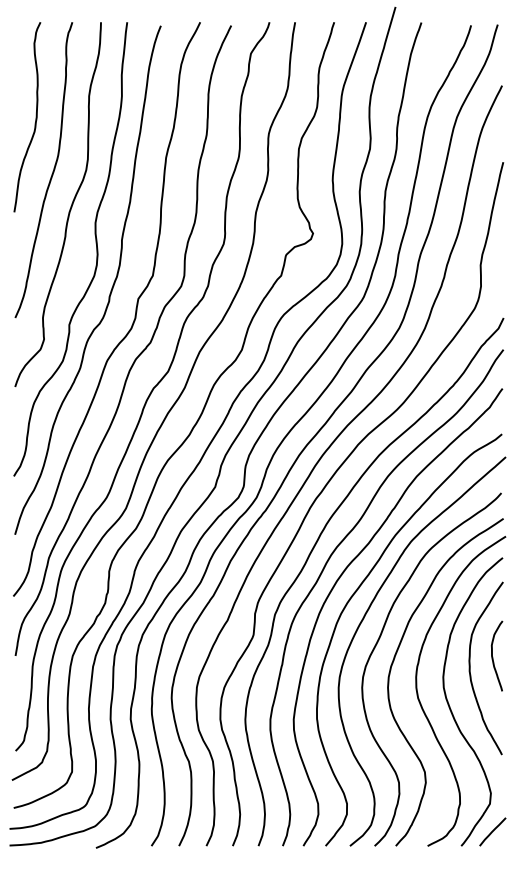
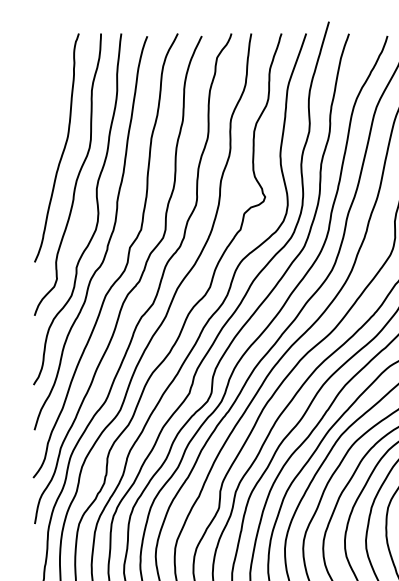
curve: (35, 117) -> (50, 107), removed

